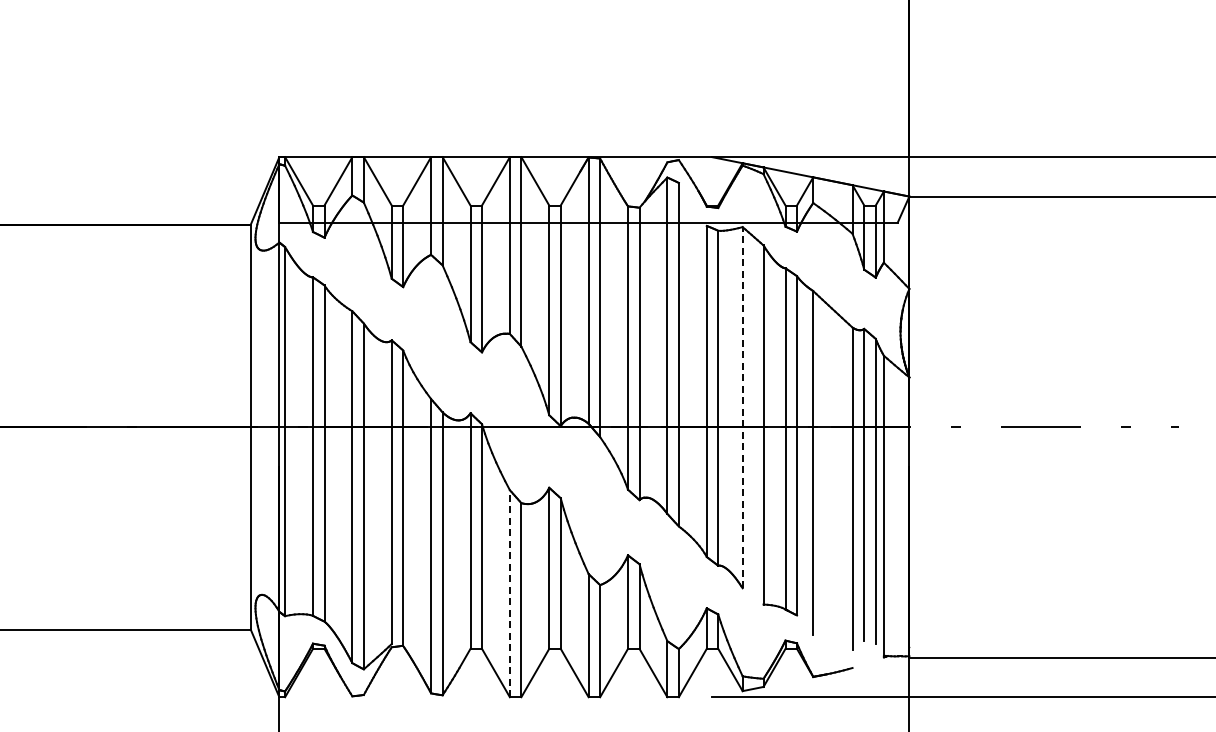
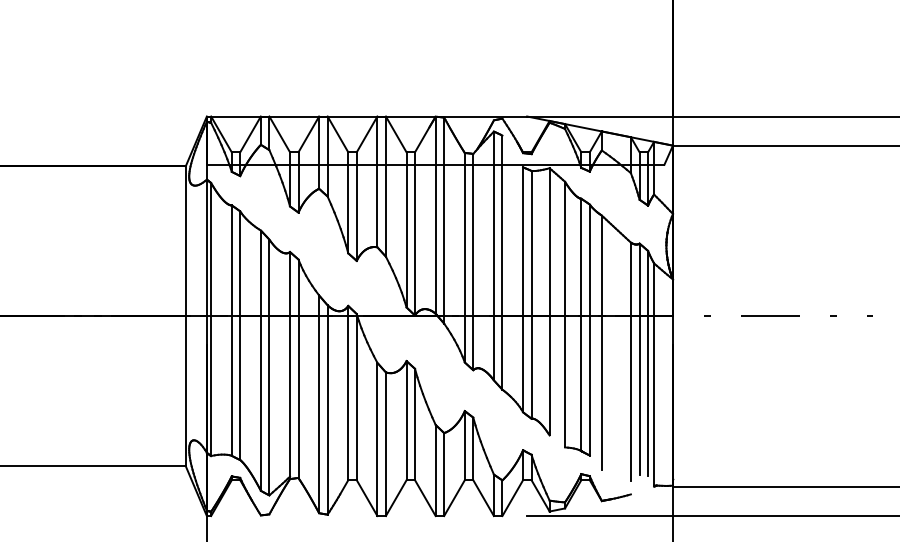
line: (742, 407) -> (549, 301), dashed -> solid
line: (509, 593) -> (377, 439), dashed -> solid

